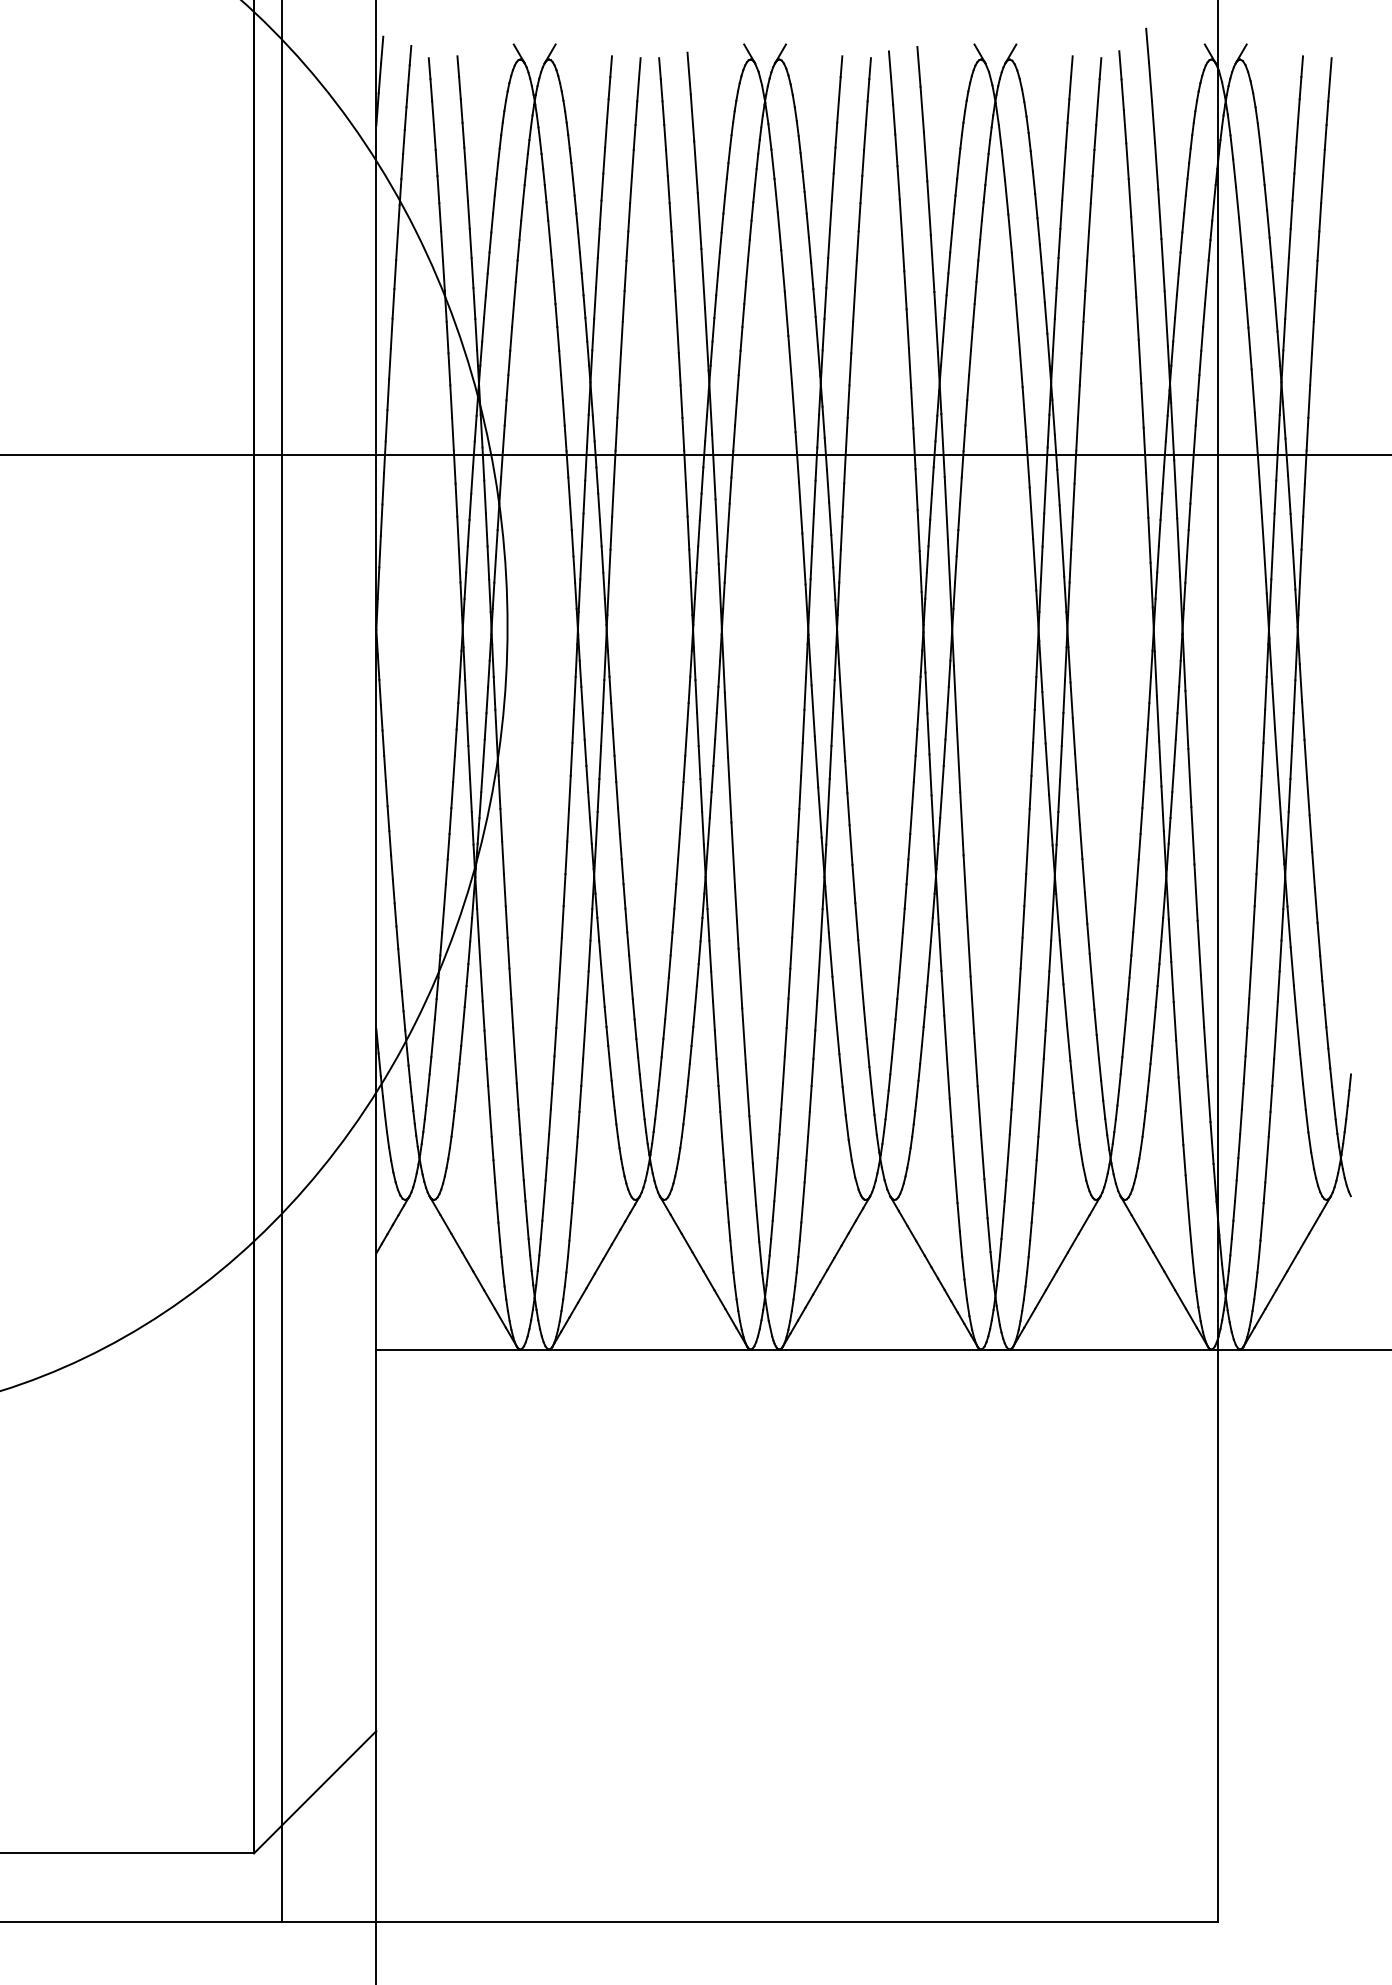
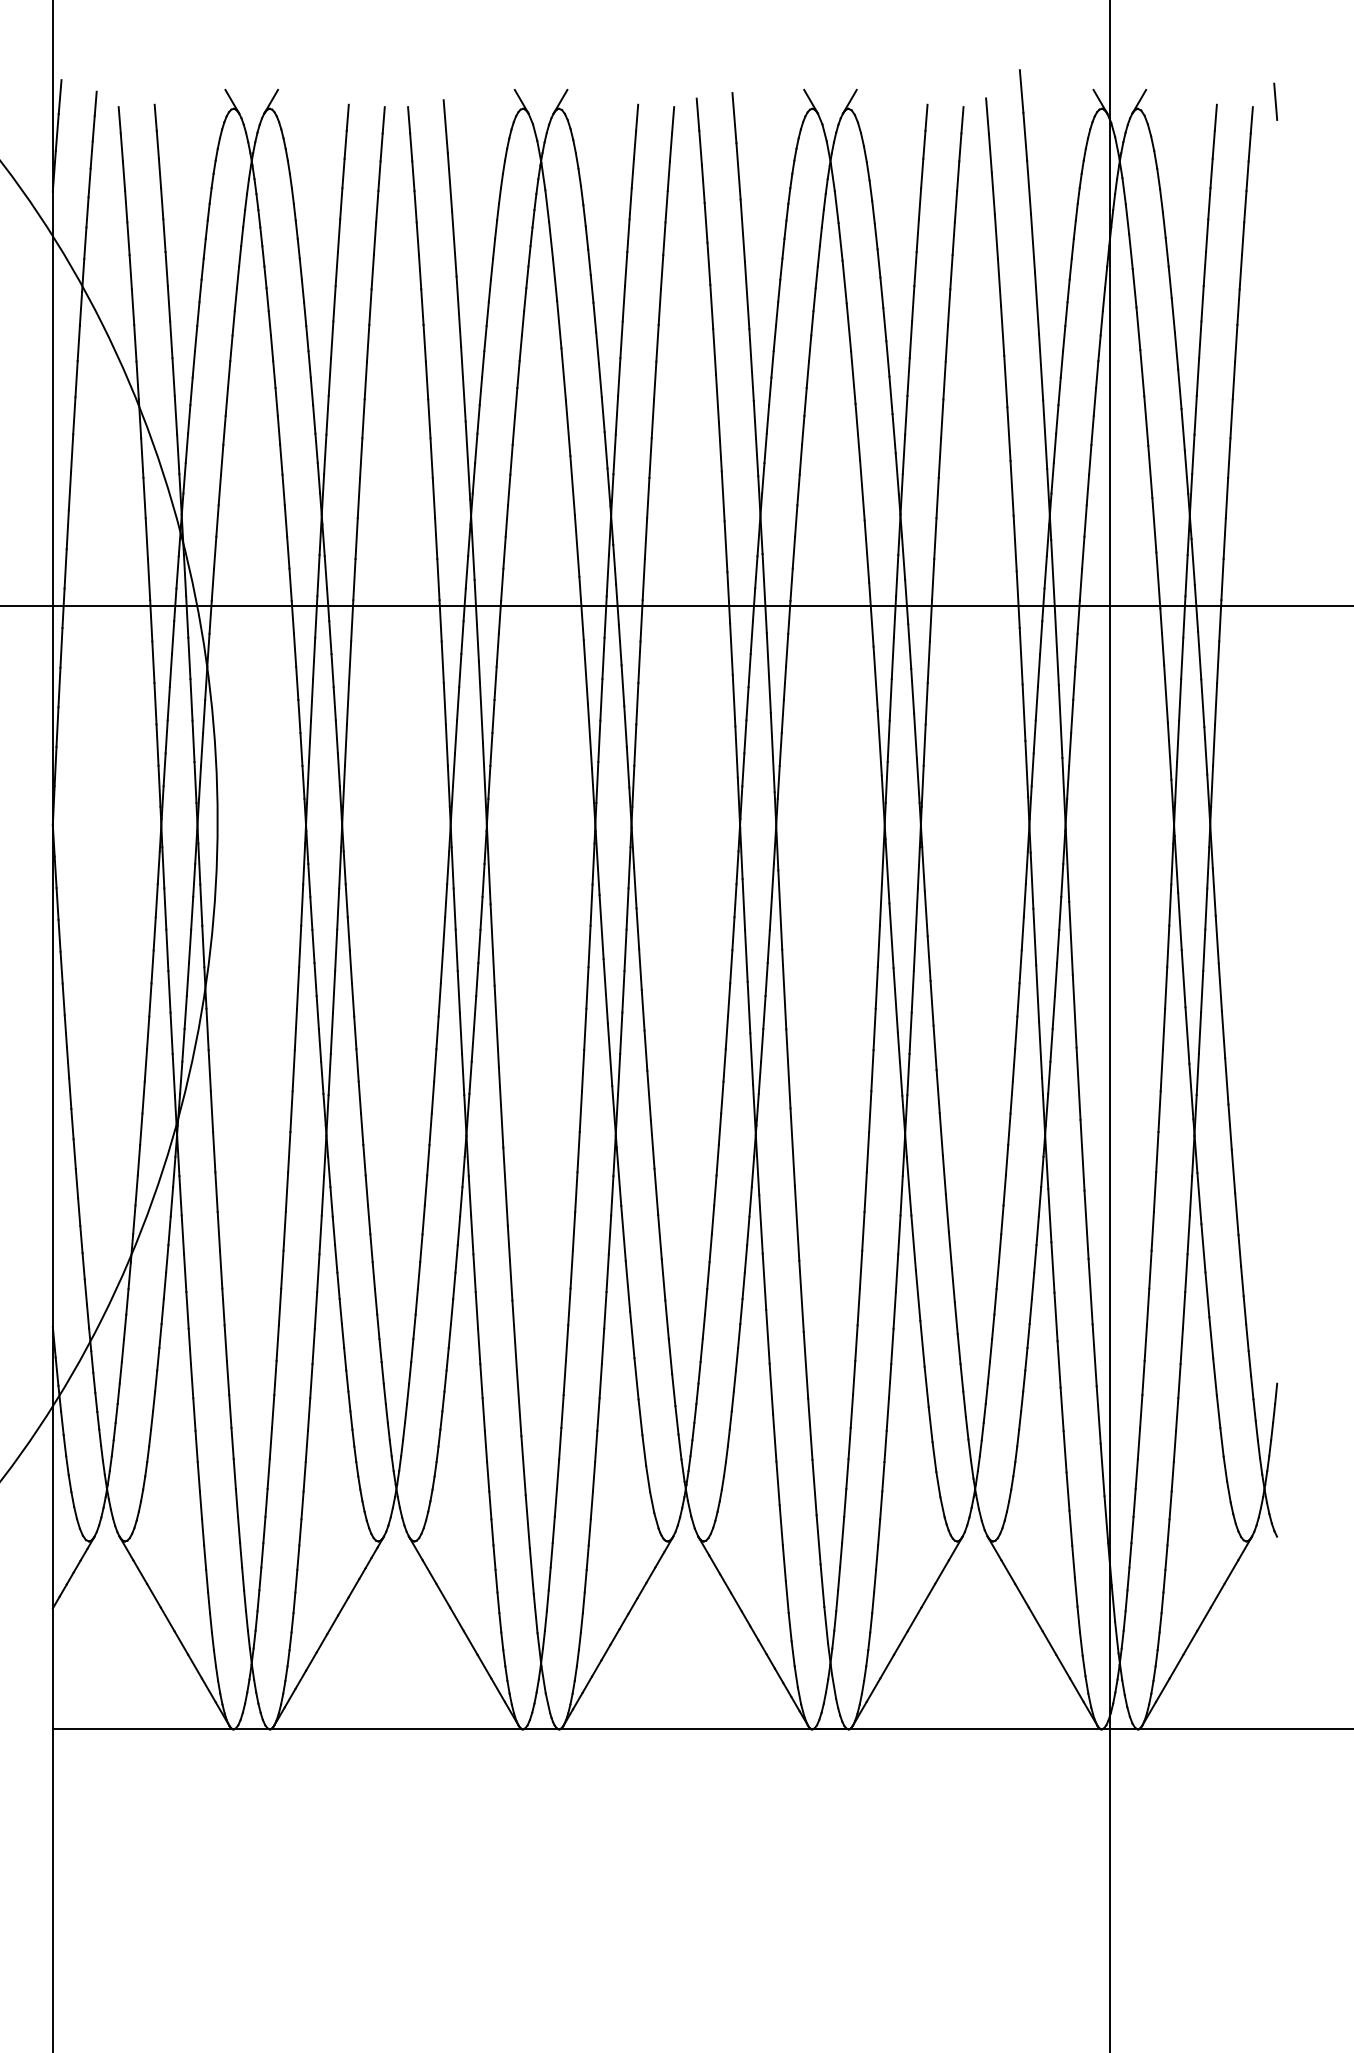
line: (1349, 53) -> (1275, 101), added

